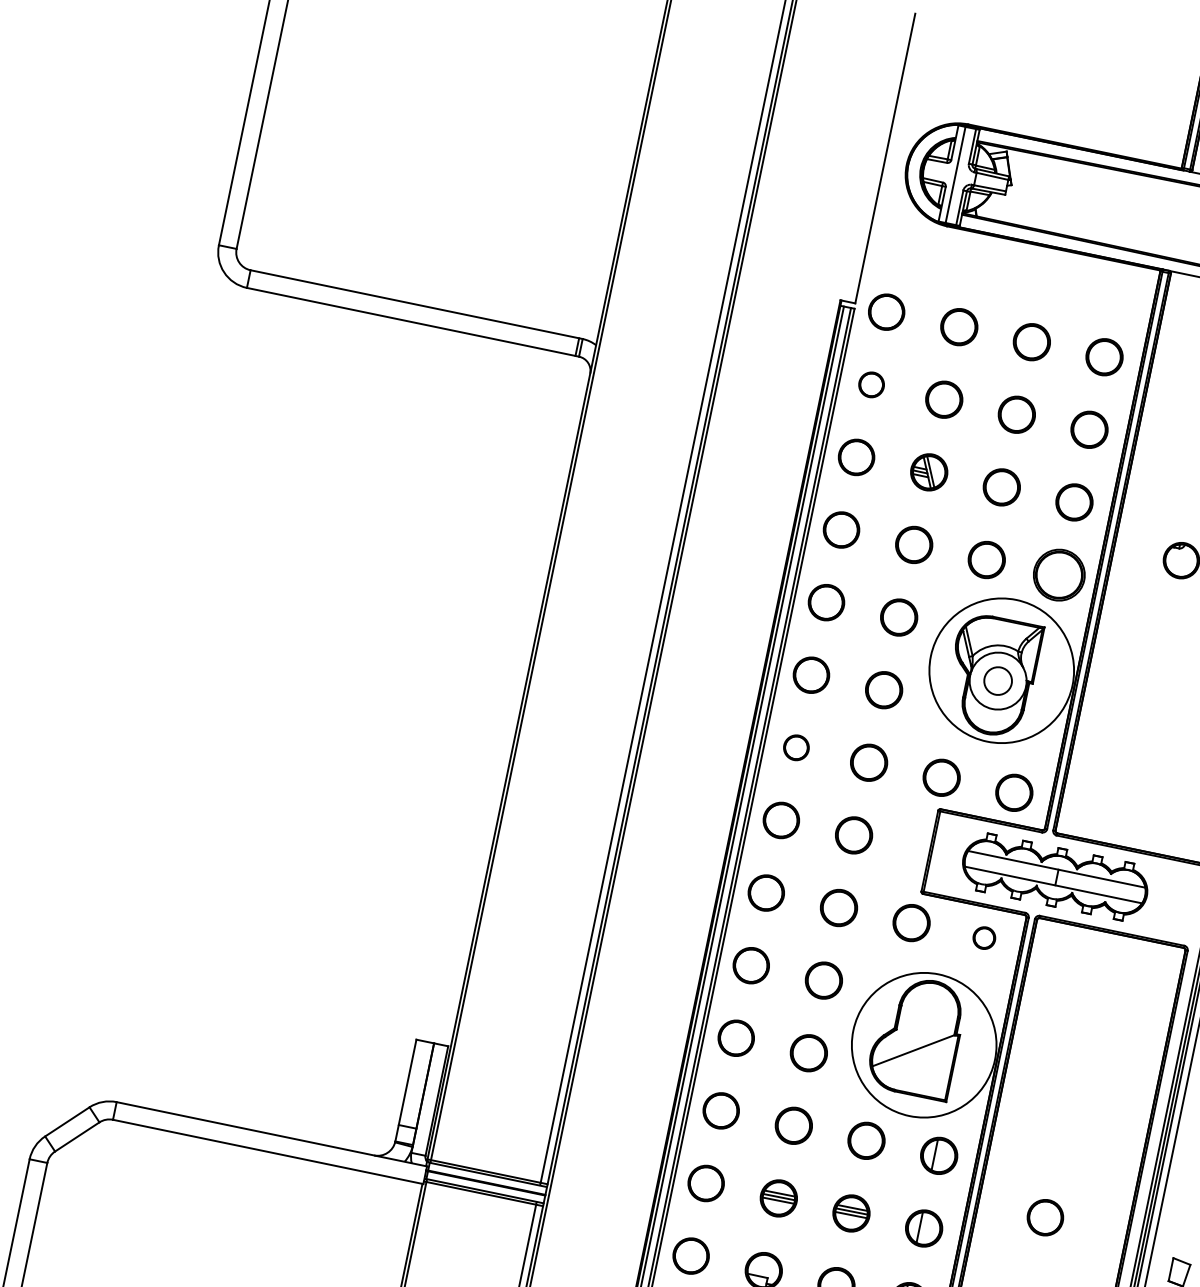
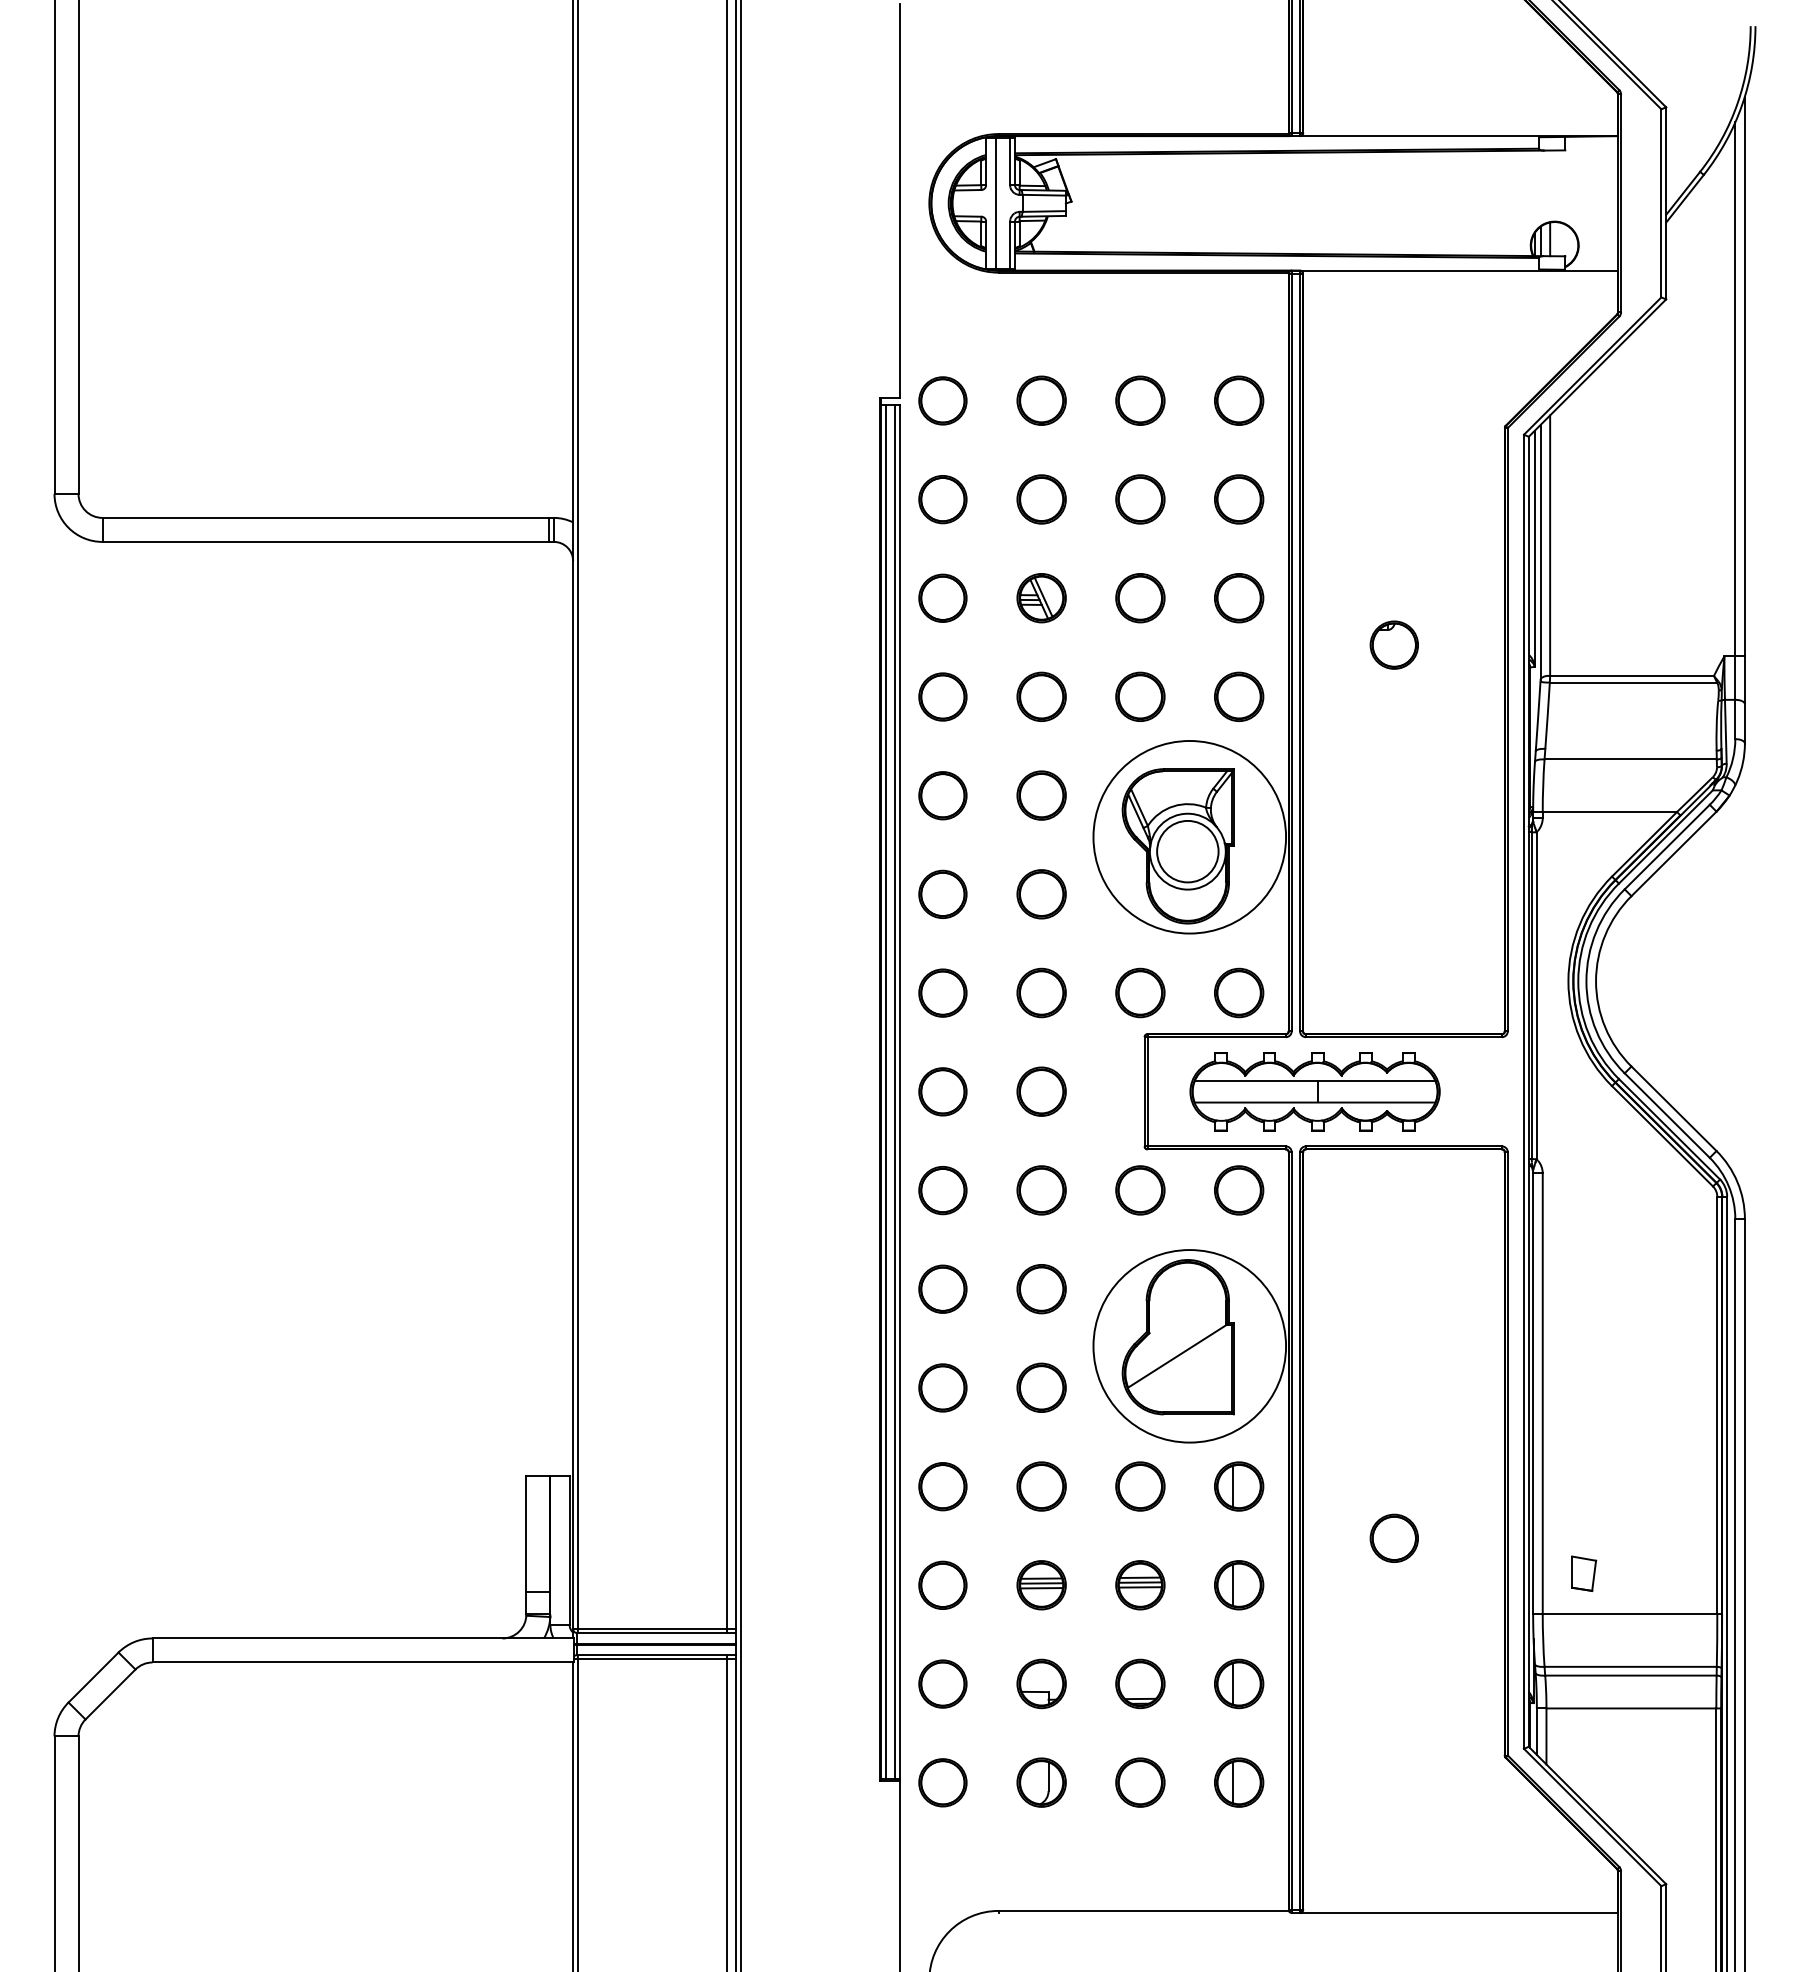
part: (871, 384) -> (942, 499), size x1.43
part: (1059, 574) -> (1239, 696), size x0.71
circle: (997, 680) -> (1187, 851), size x1.67
part: (796, 747) -> (942, 992), size x1.43
part: (984, 938) -> (1239, 1190), size x1.67

